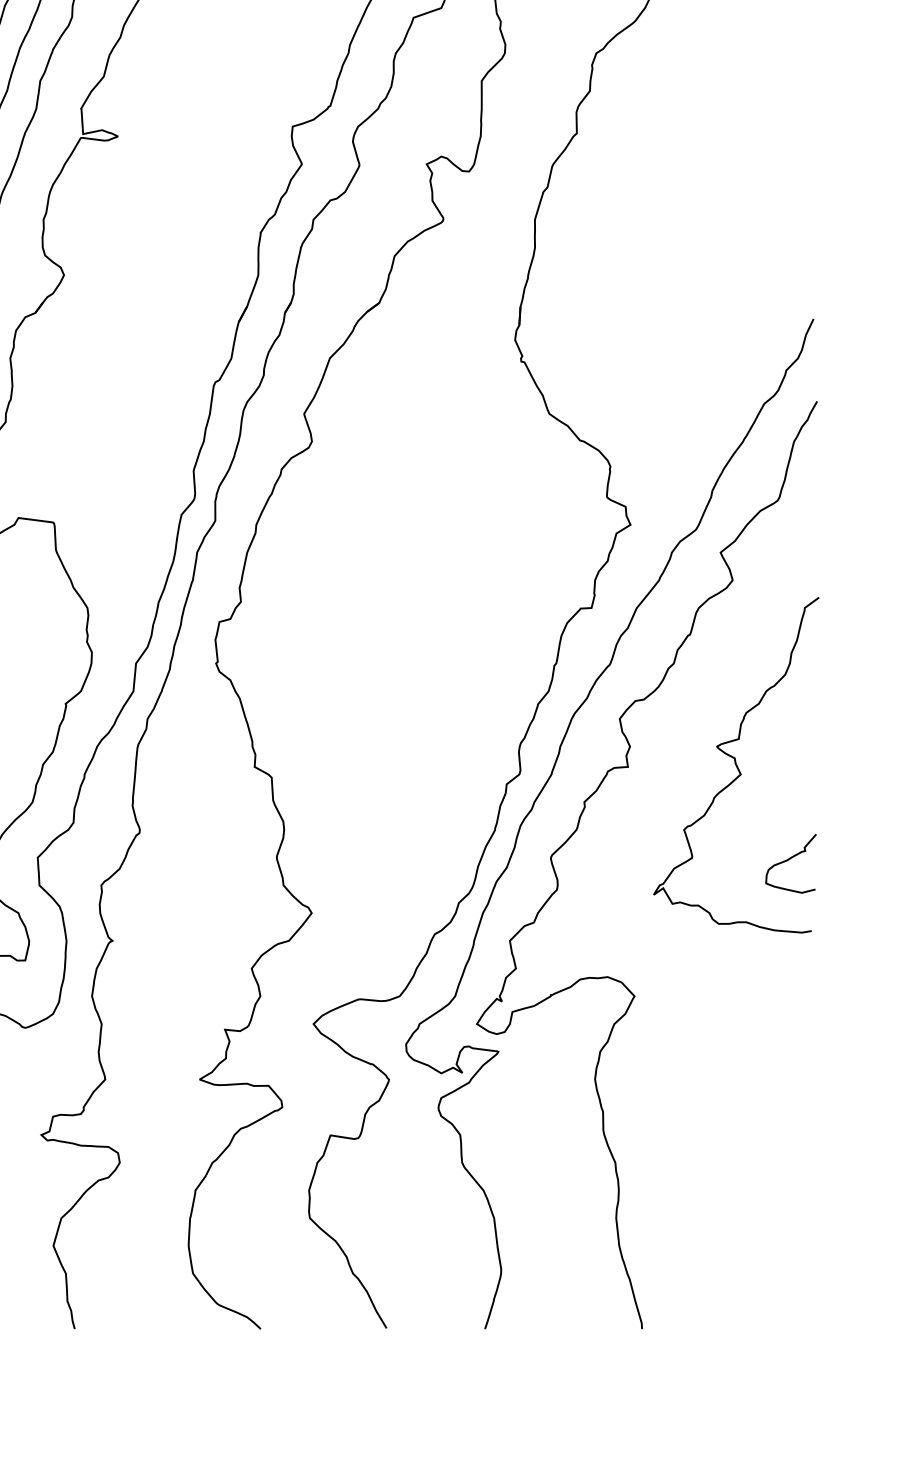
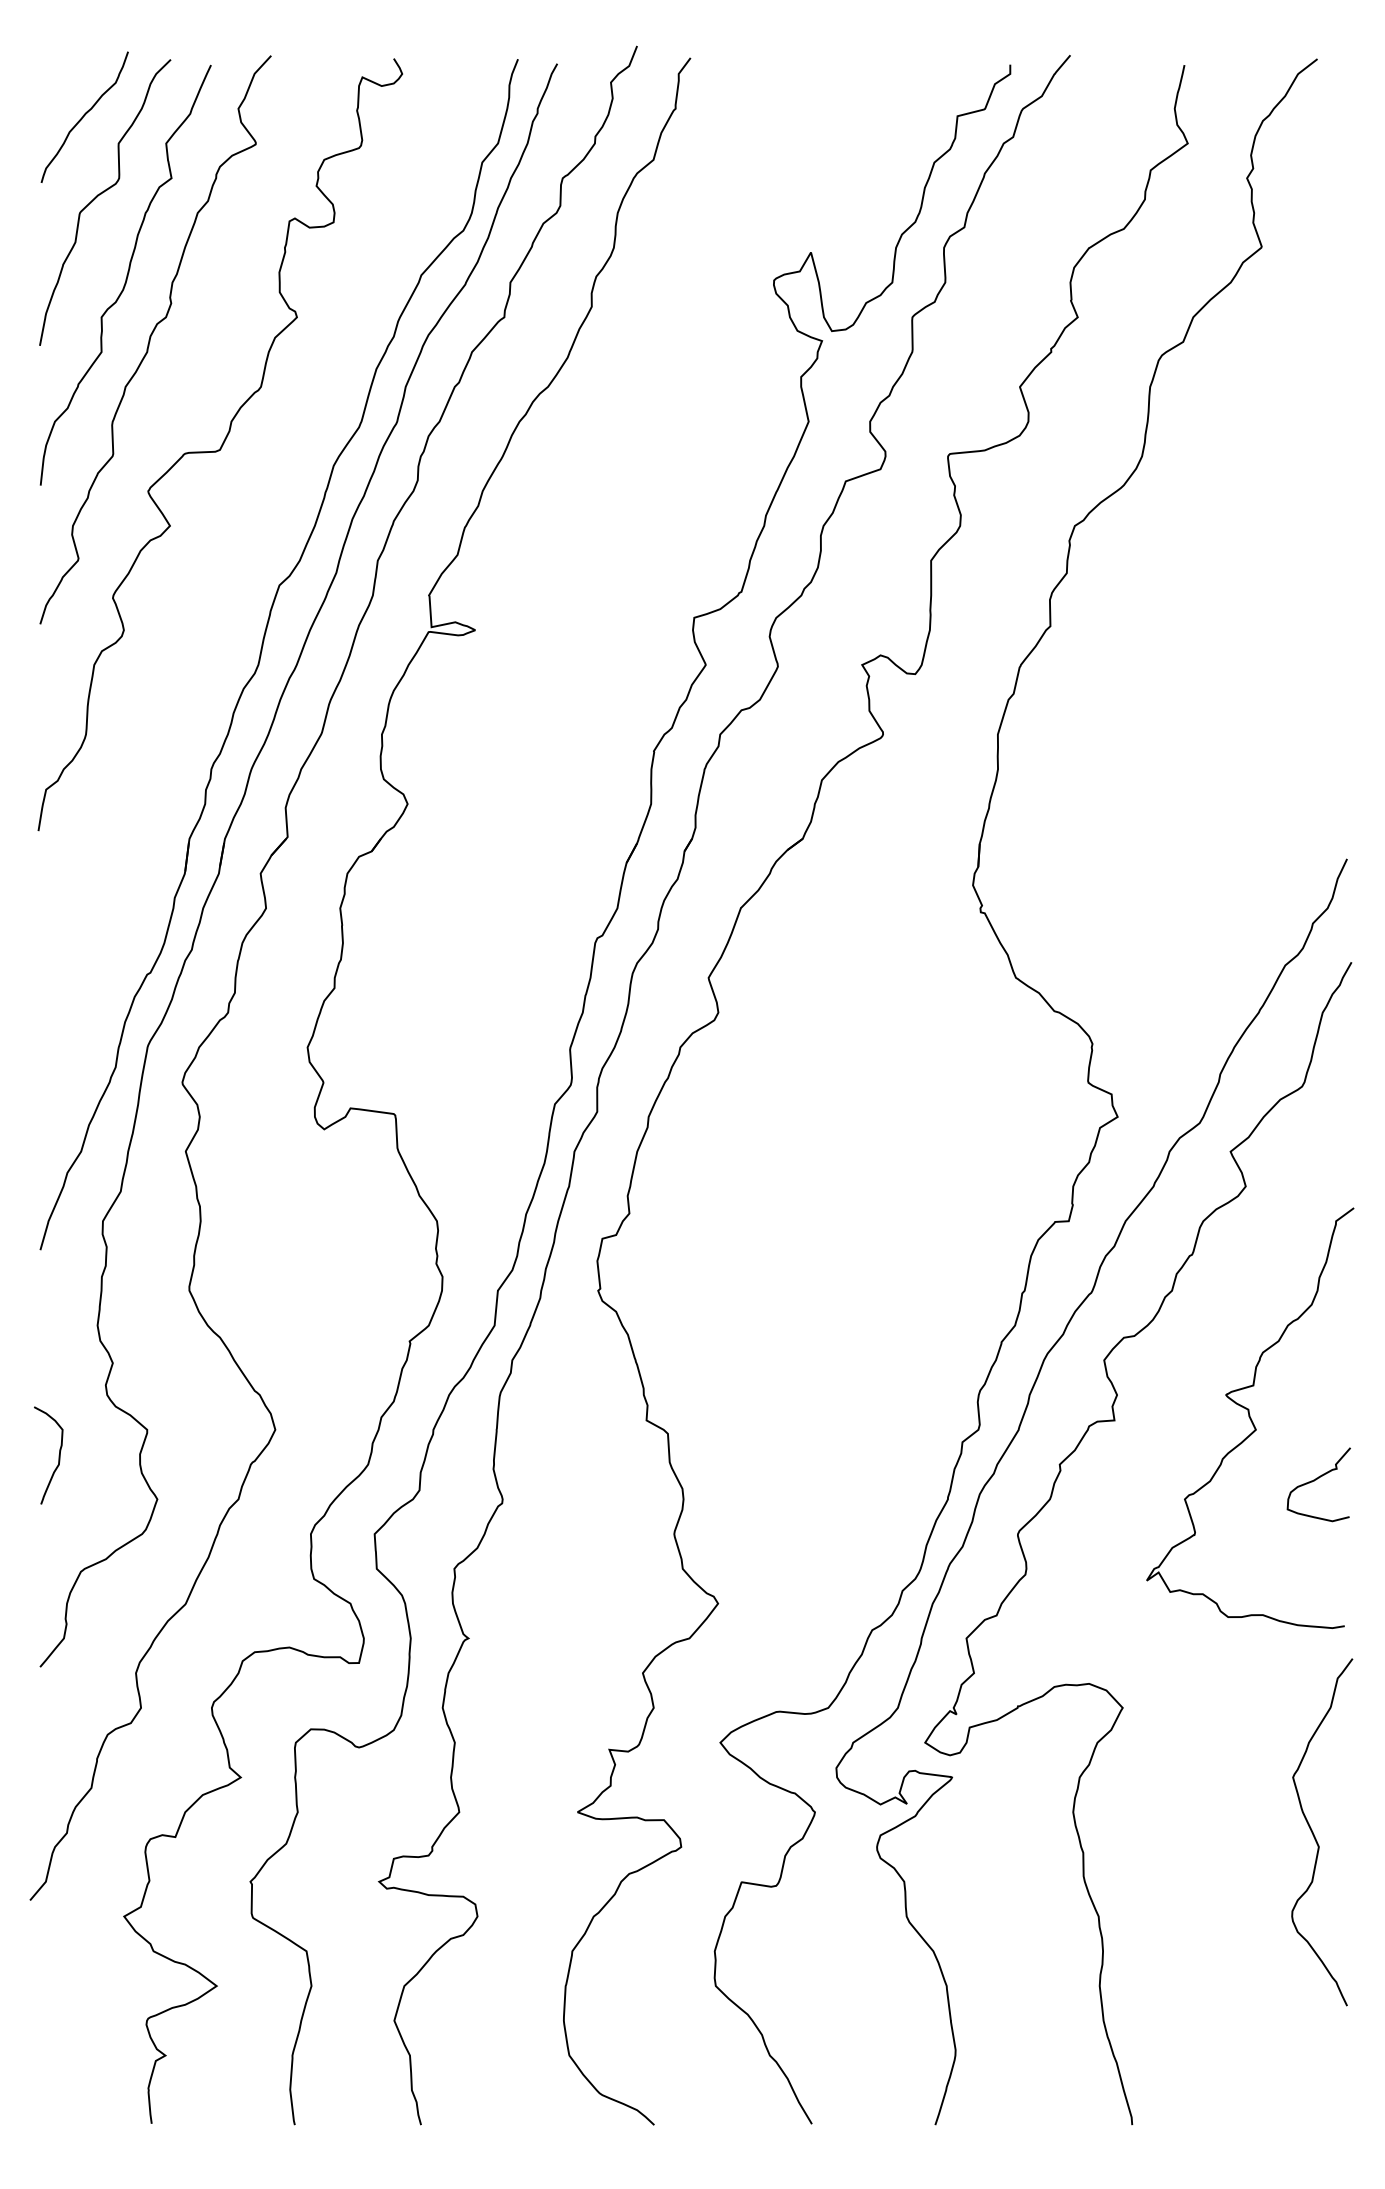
curve: (789, 860) -> (1316, 1480), moved
curve: (788, 1098) -> (1315, 1836), added

